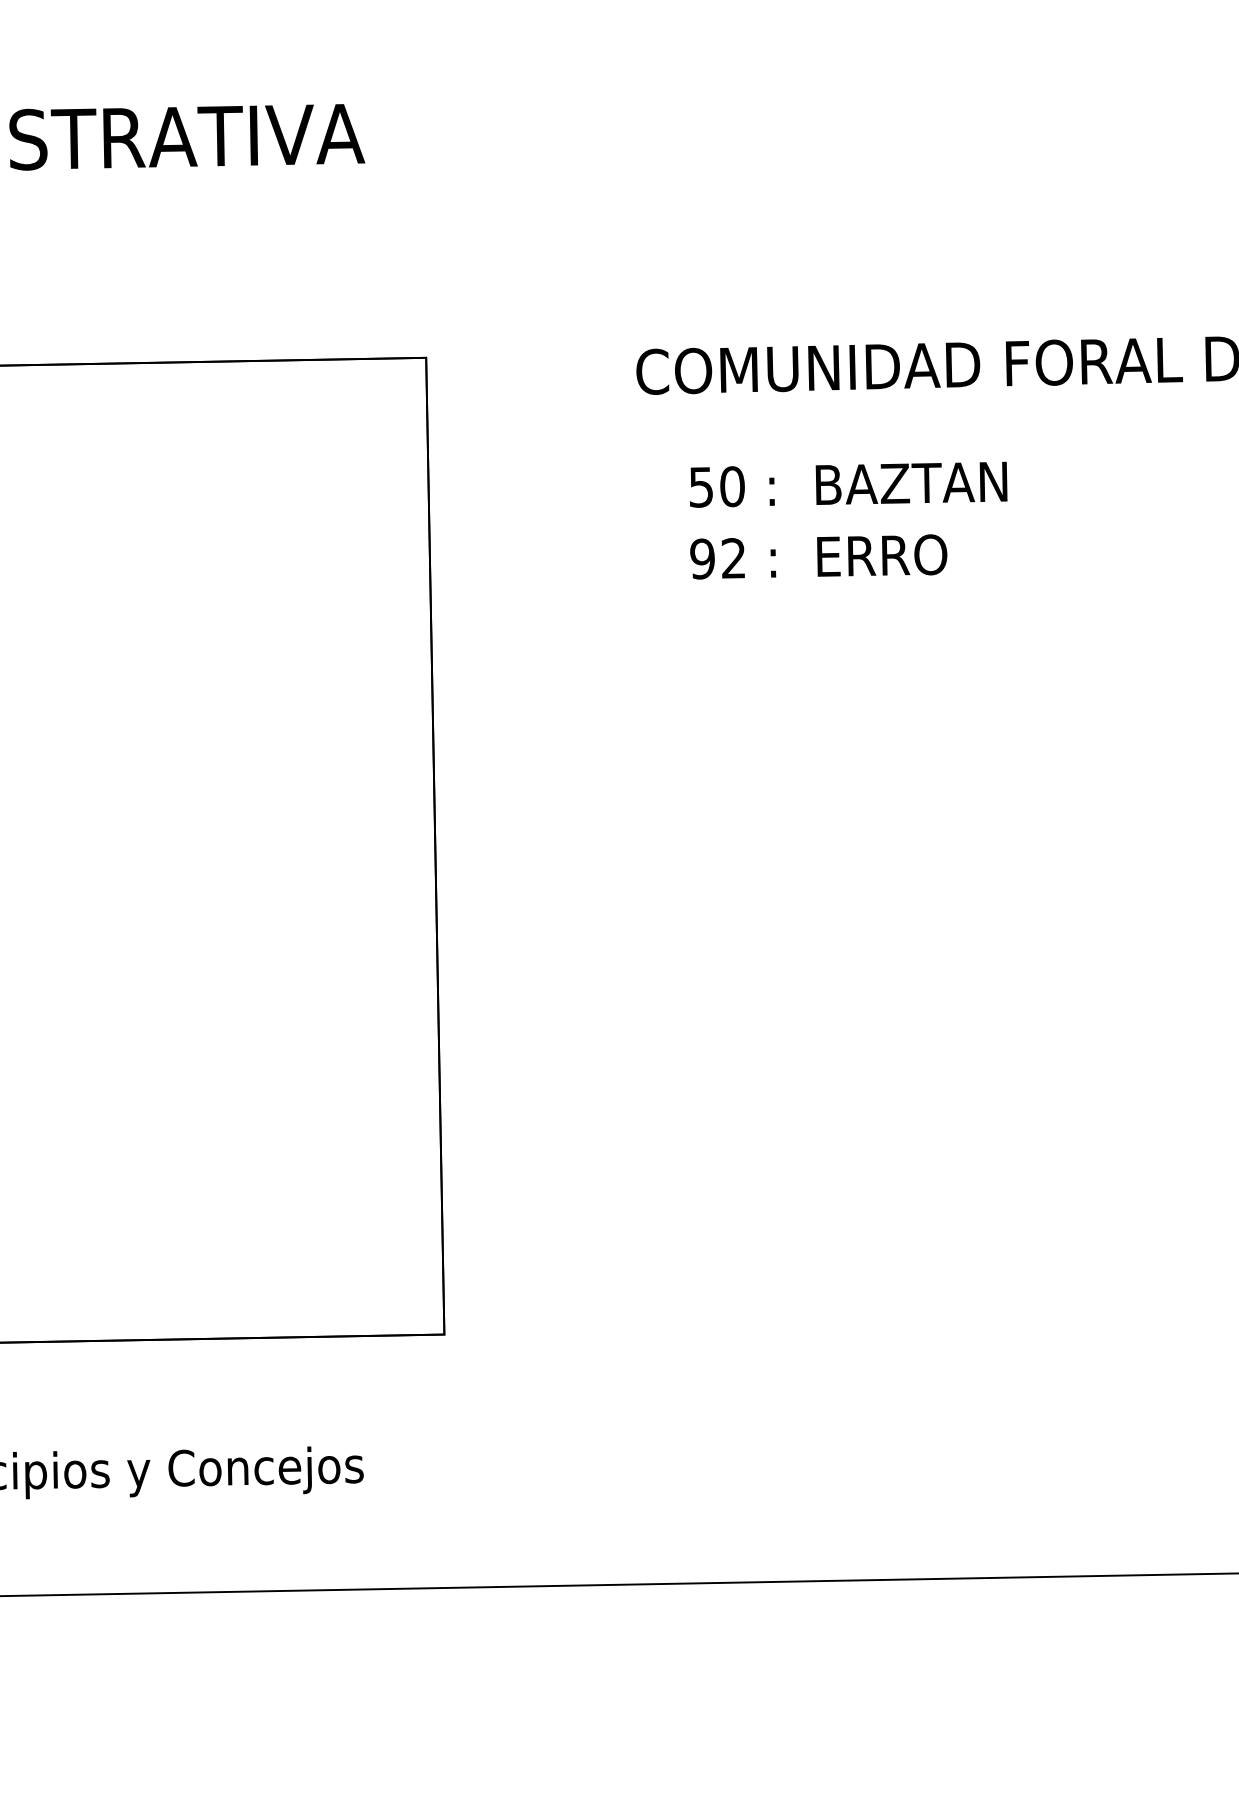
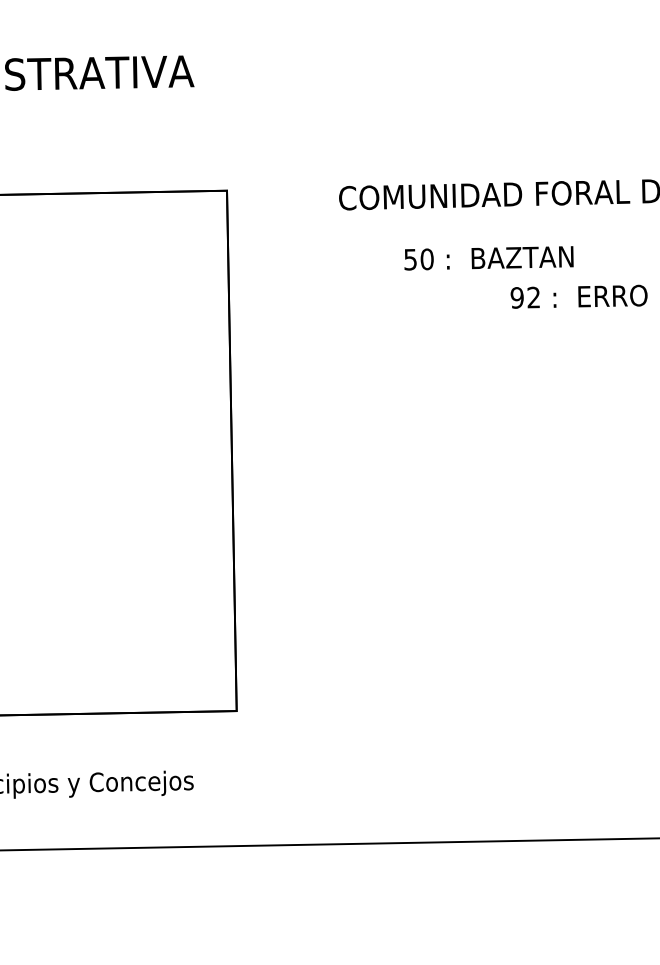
text: (847, 485) -> (488, 258), moved
text: (817, 556) -> (578, 296), moved

